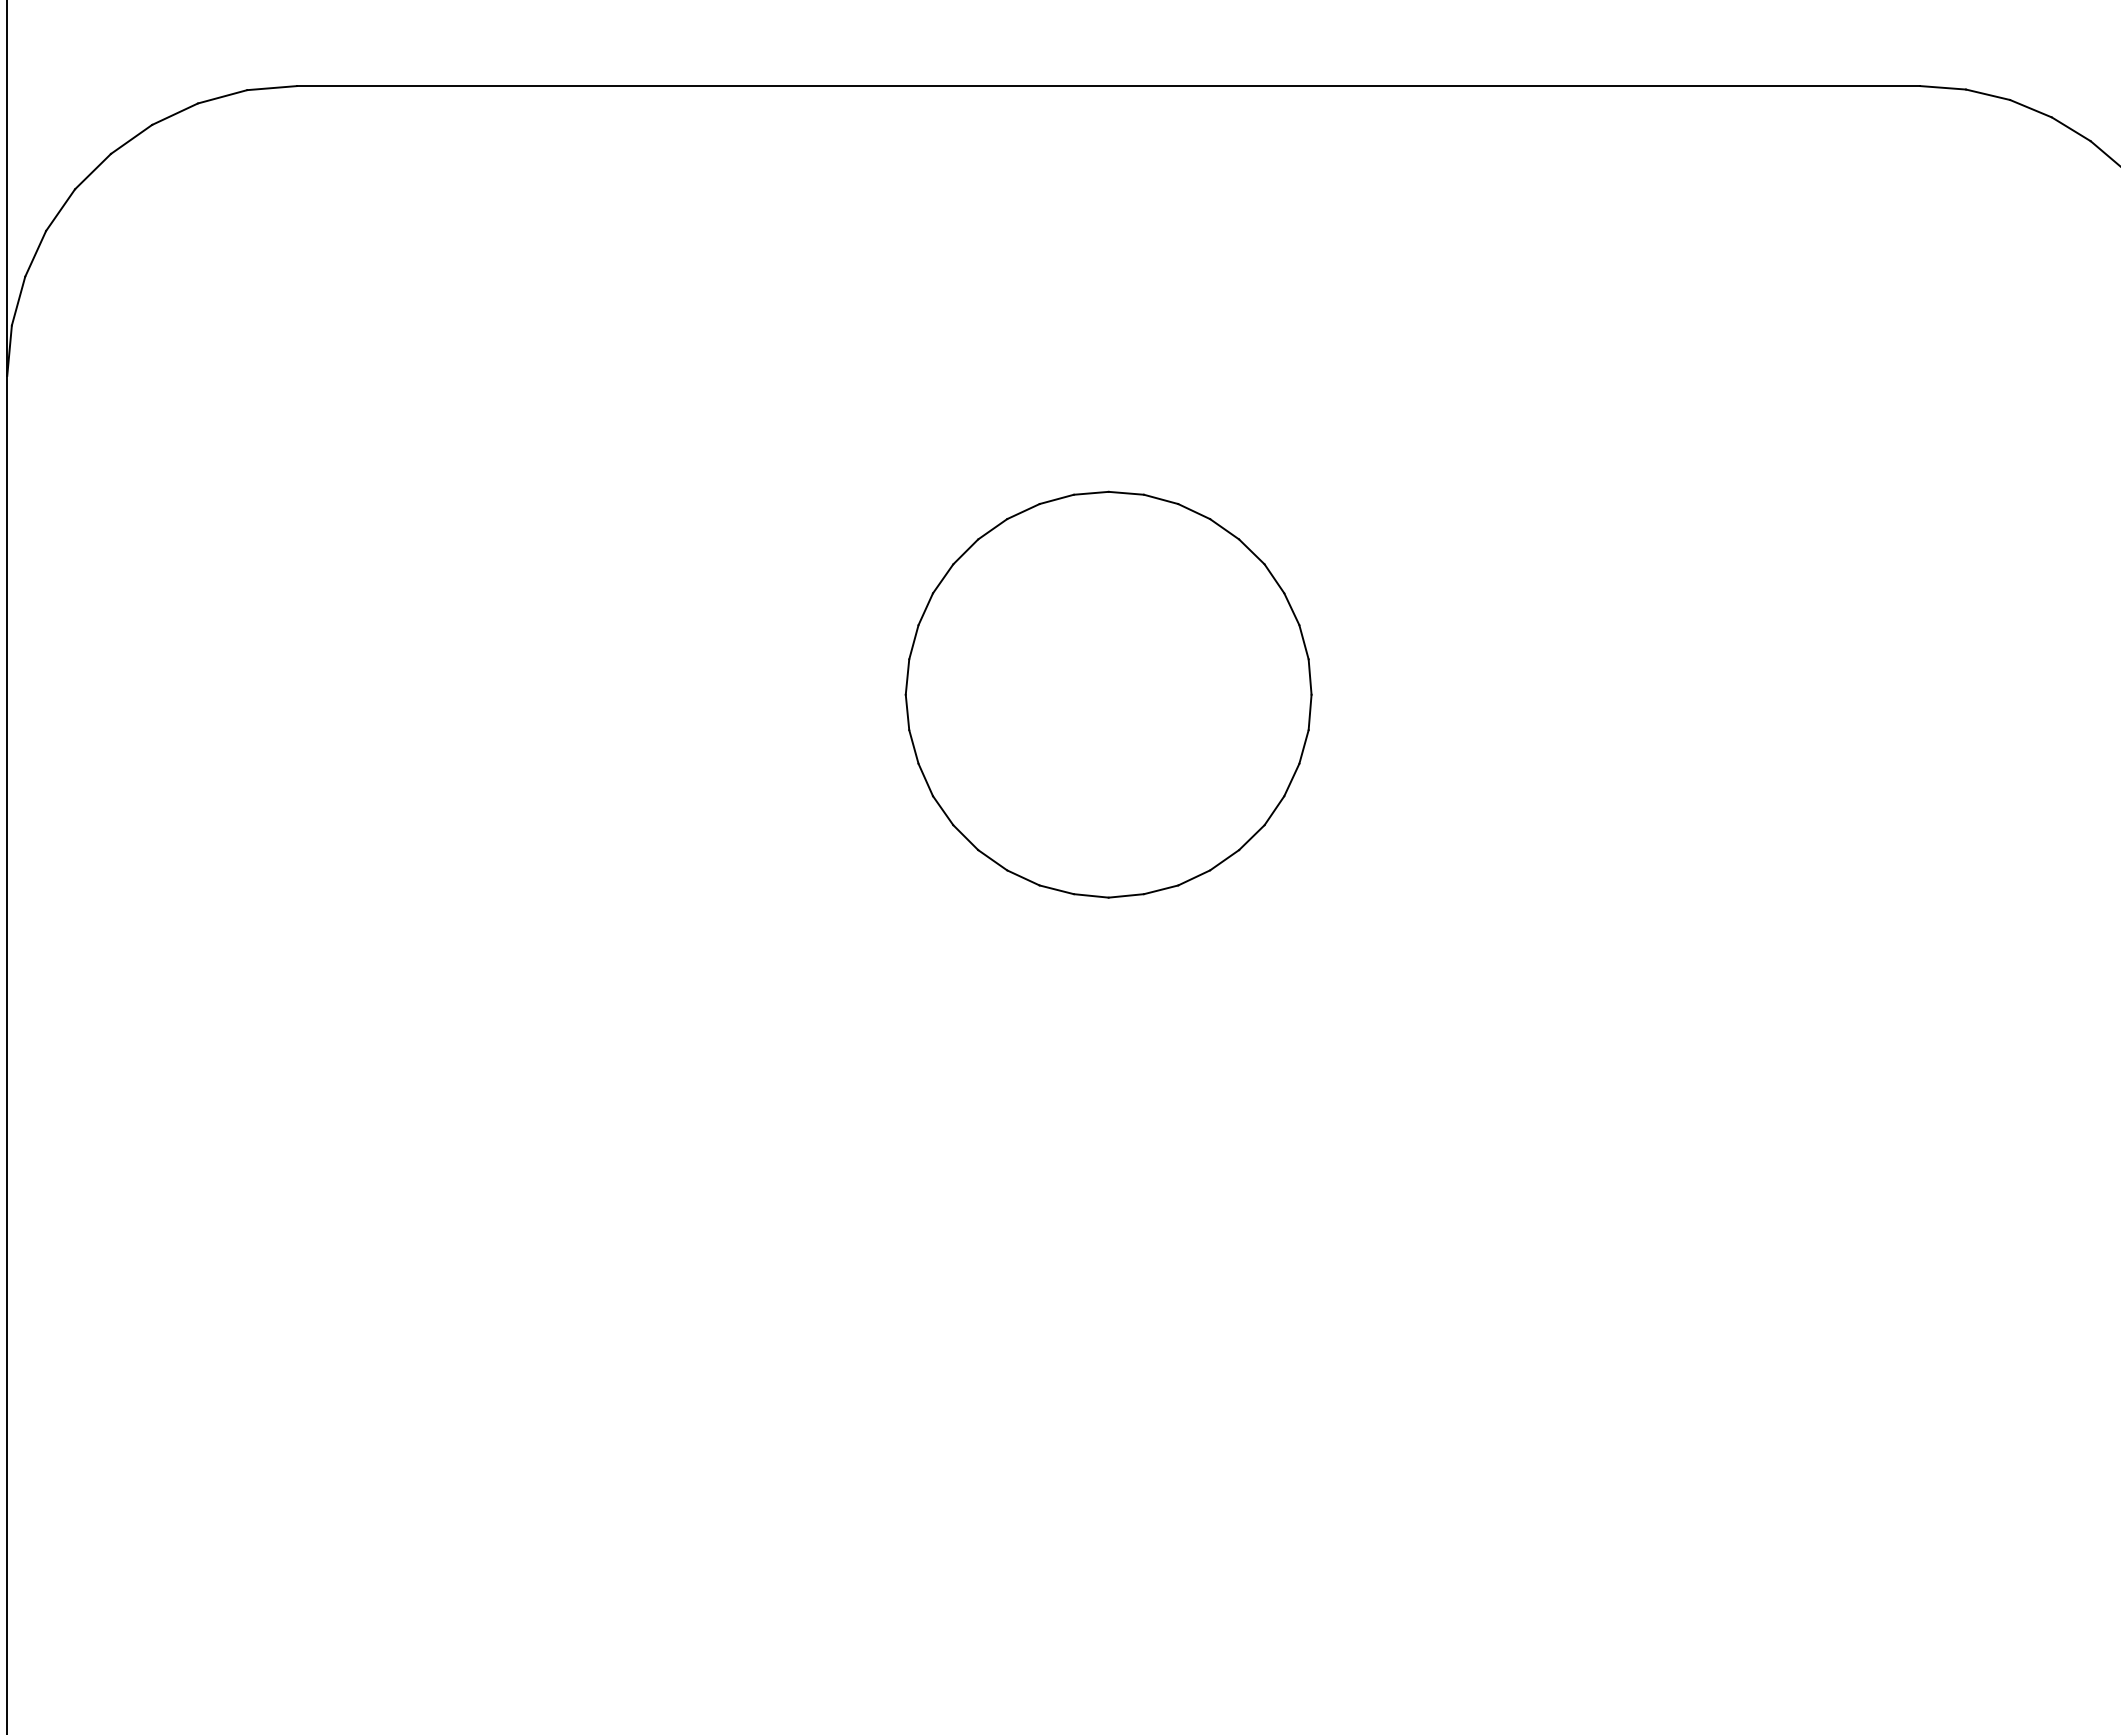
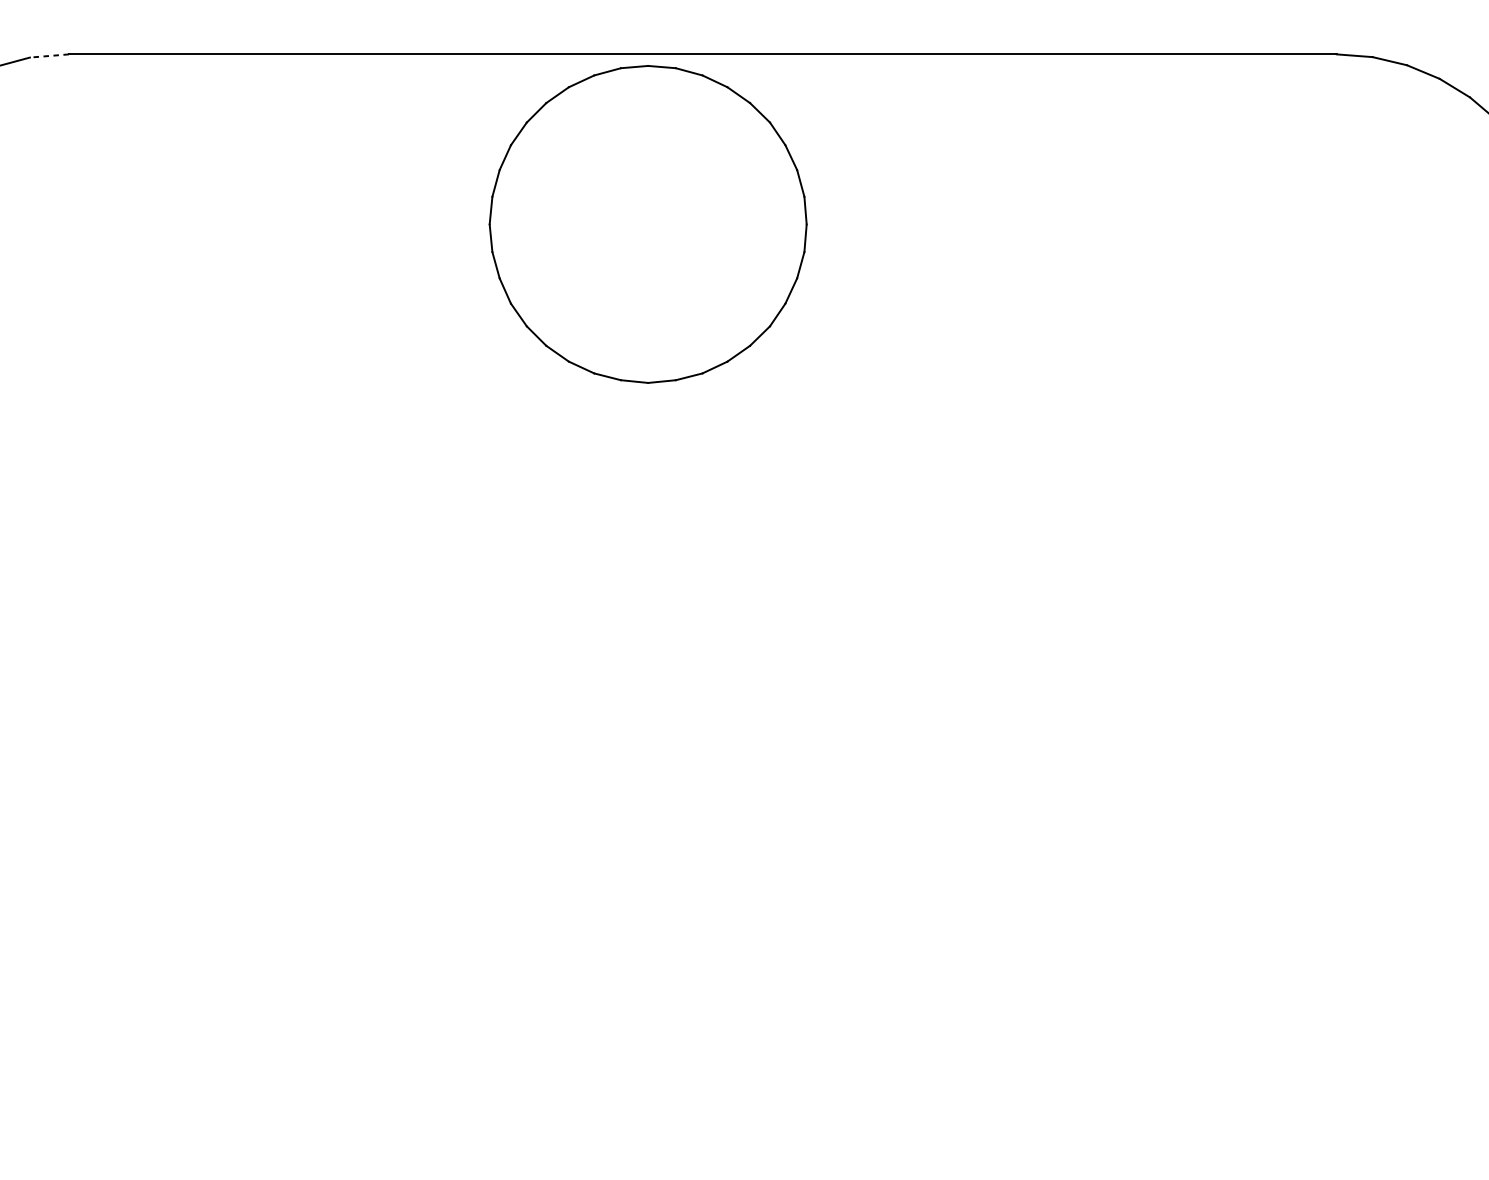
line: (271, 88) -> (48, 56), solid -> dashed
part: (1108, 694) -> (648, 224), moved

